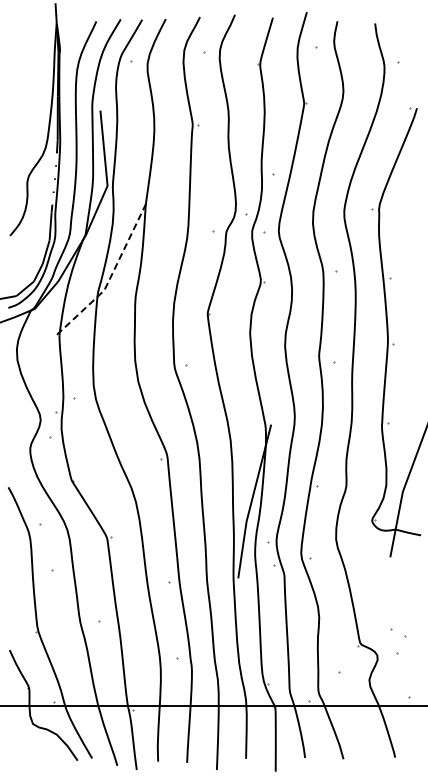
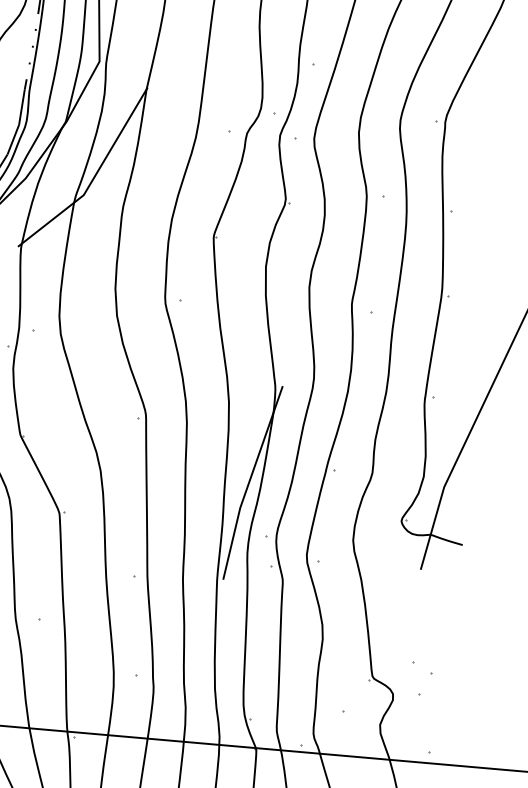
line: (111, 276) -> (94, 178), dashed -> solid

